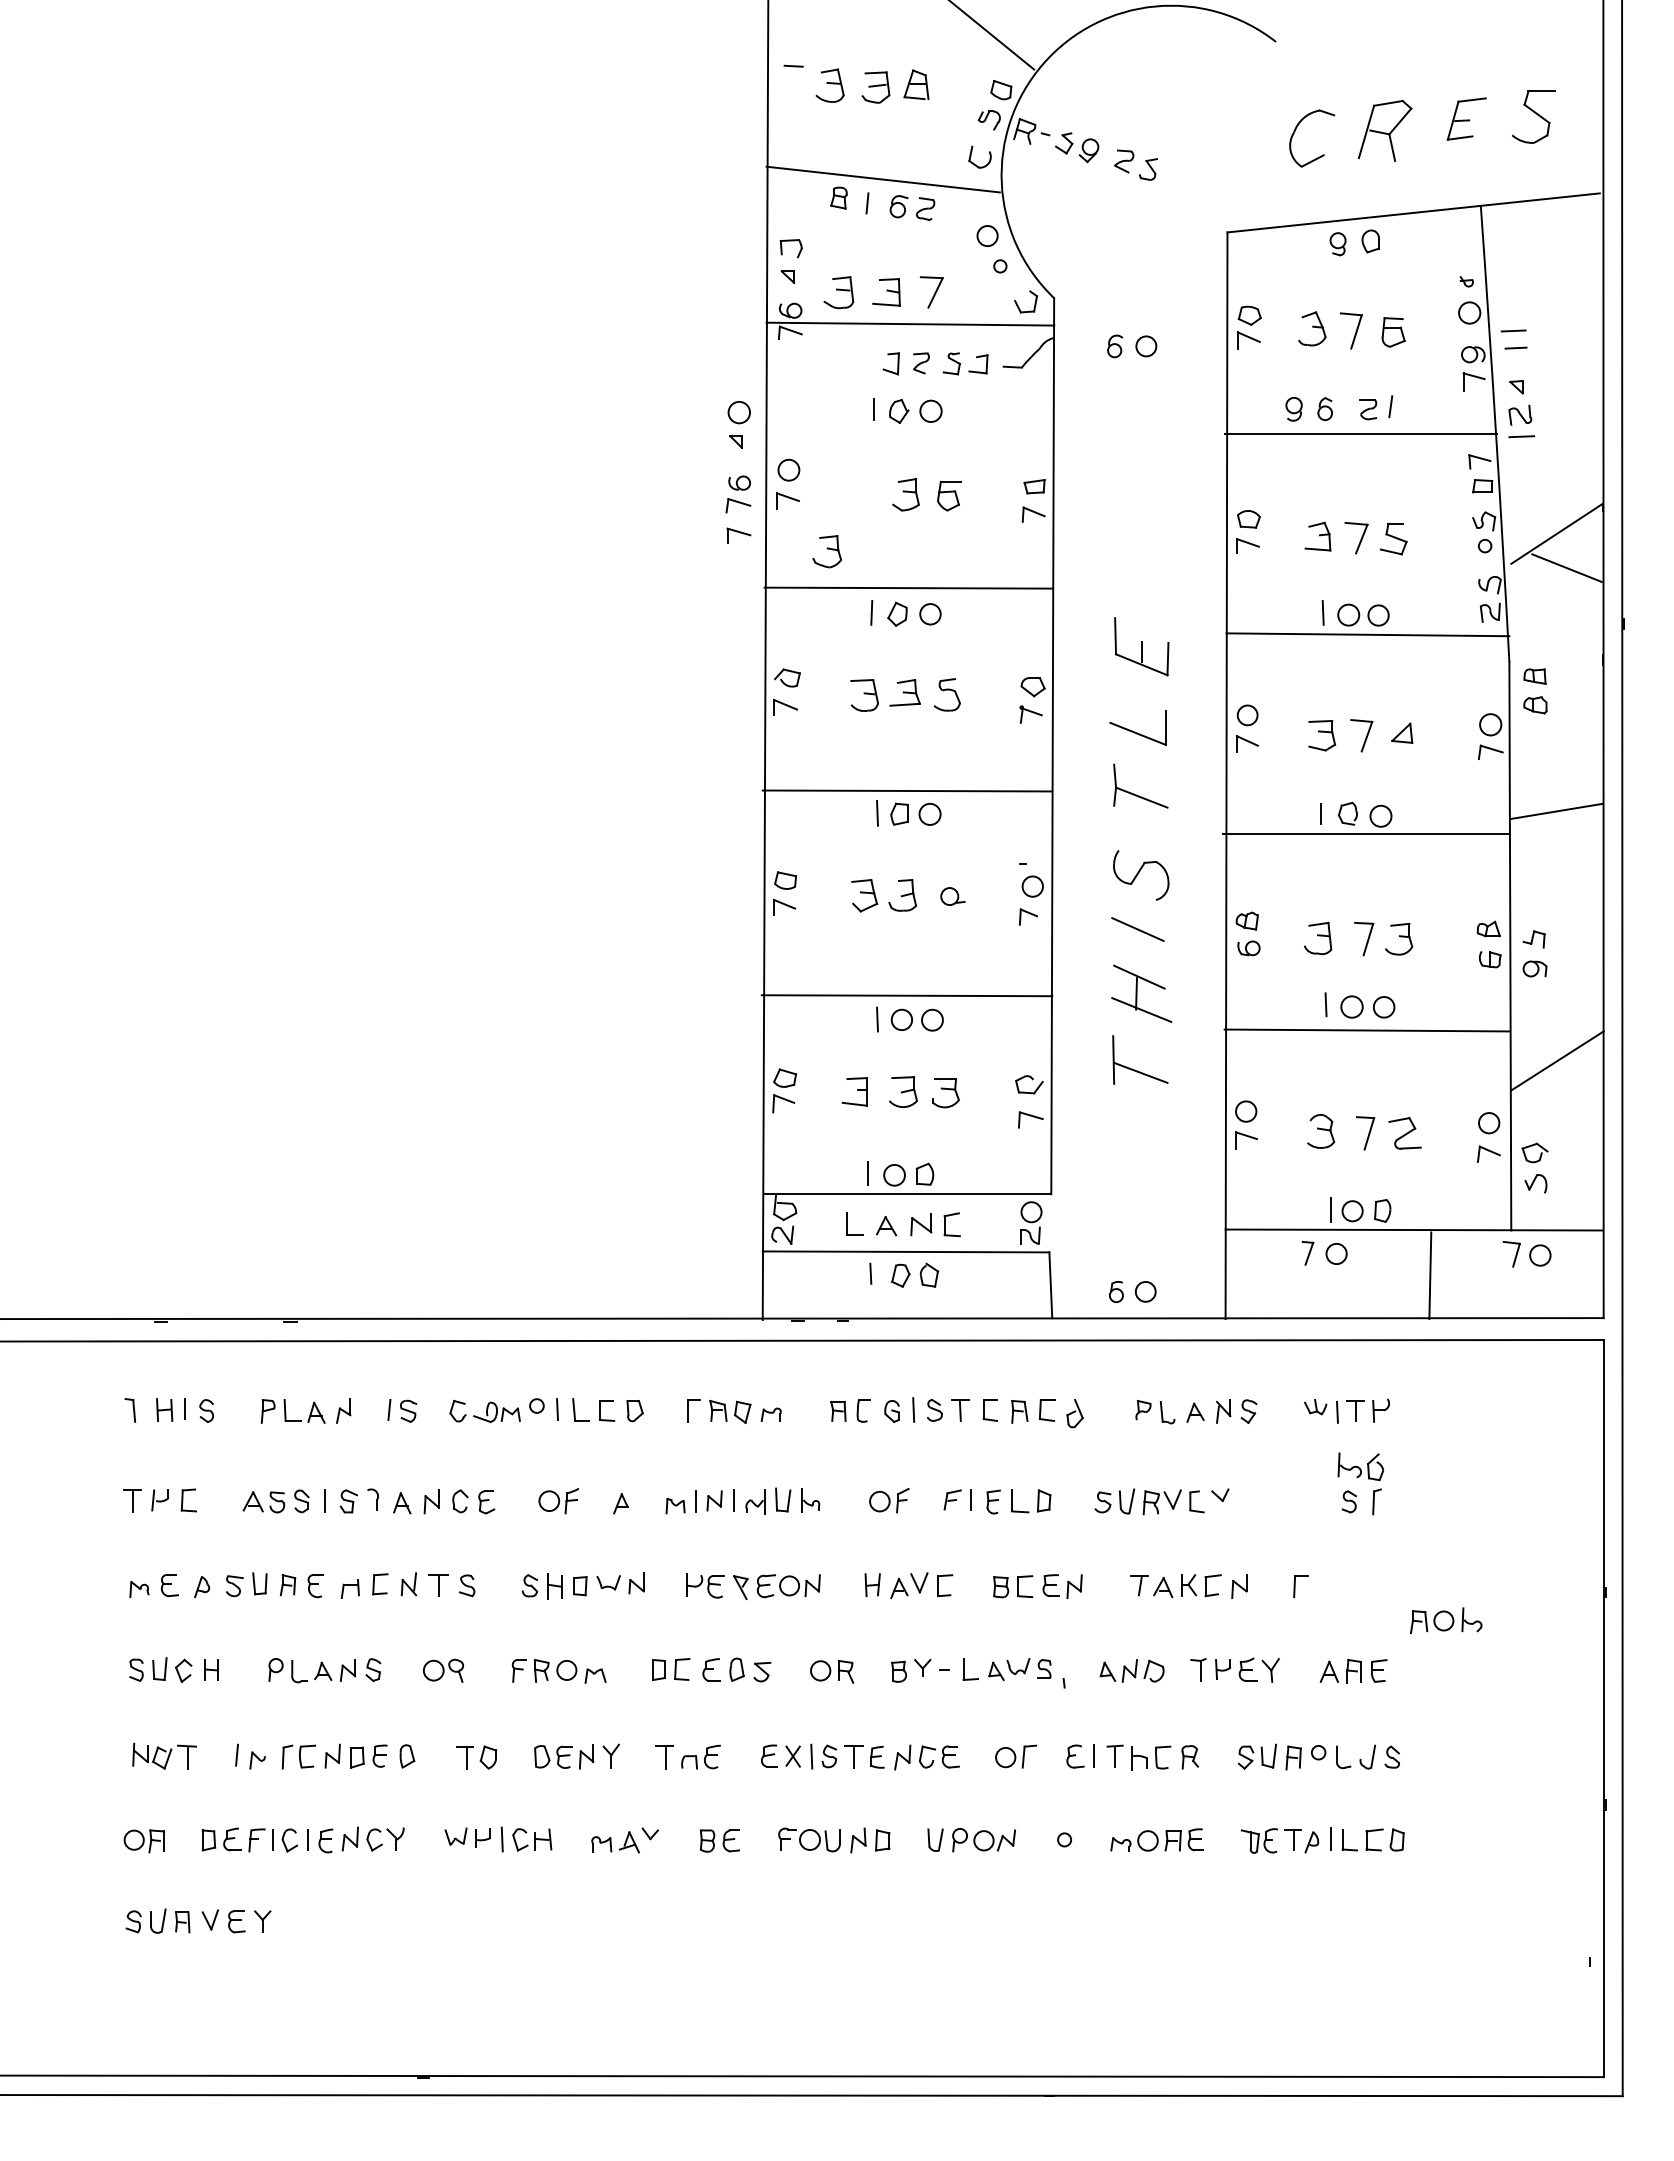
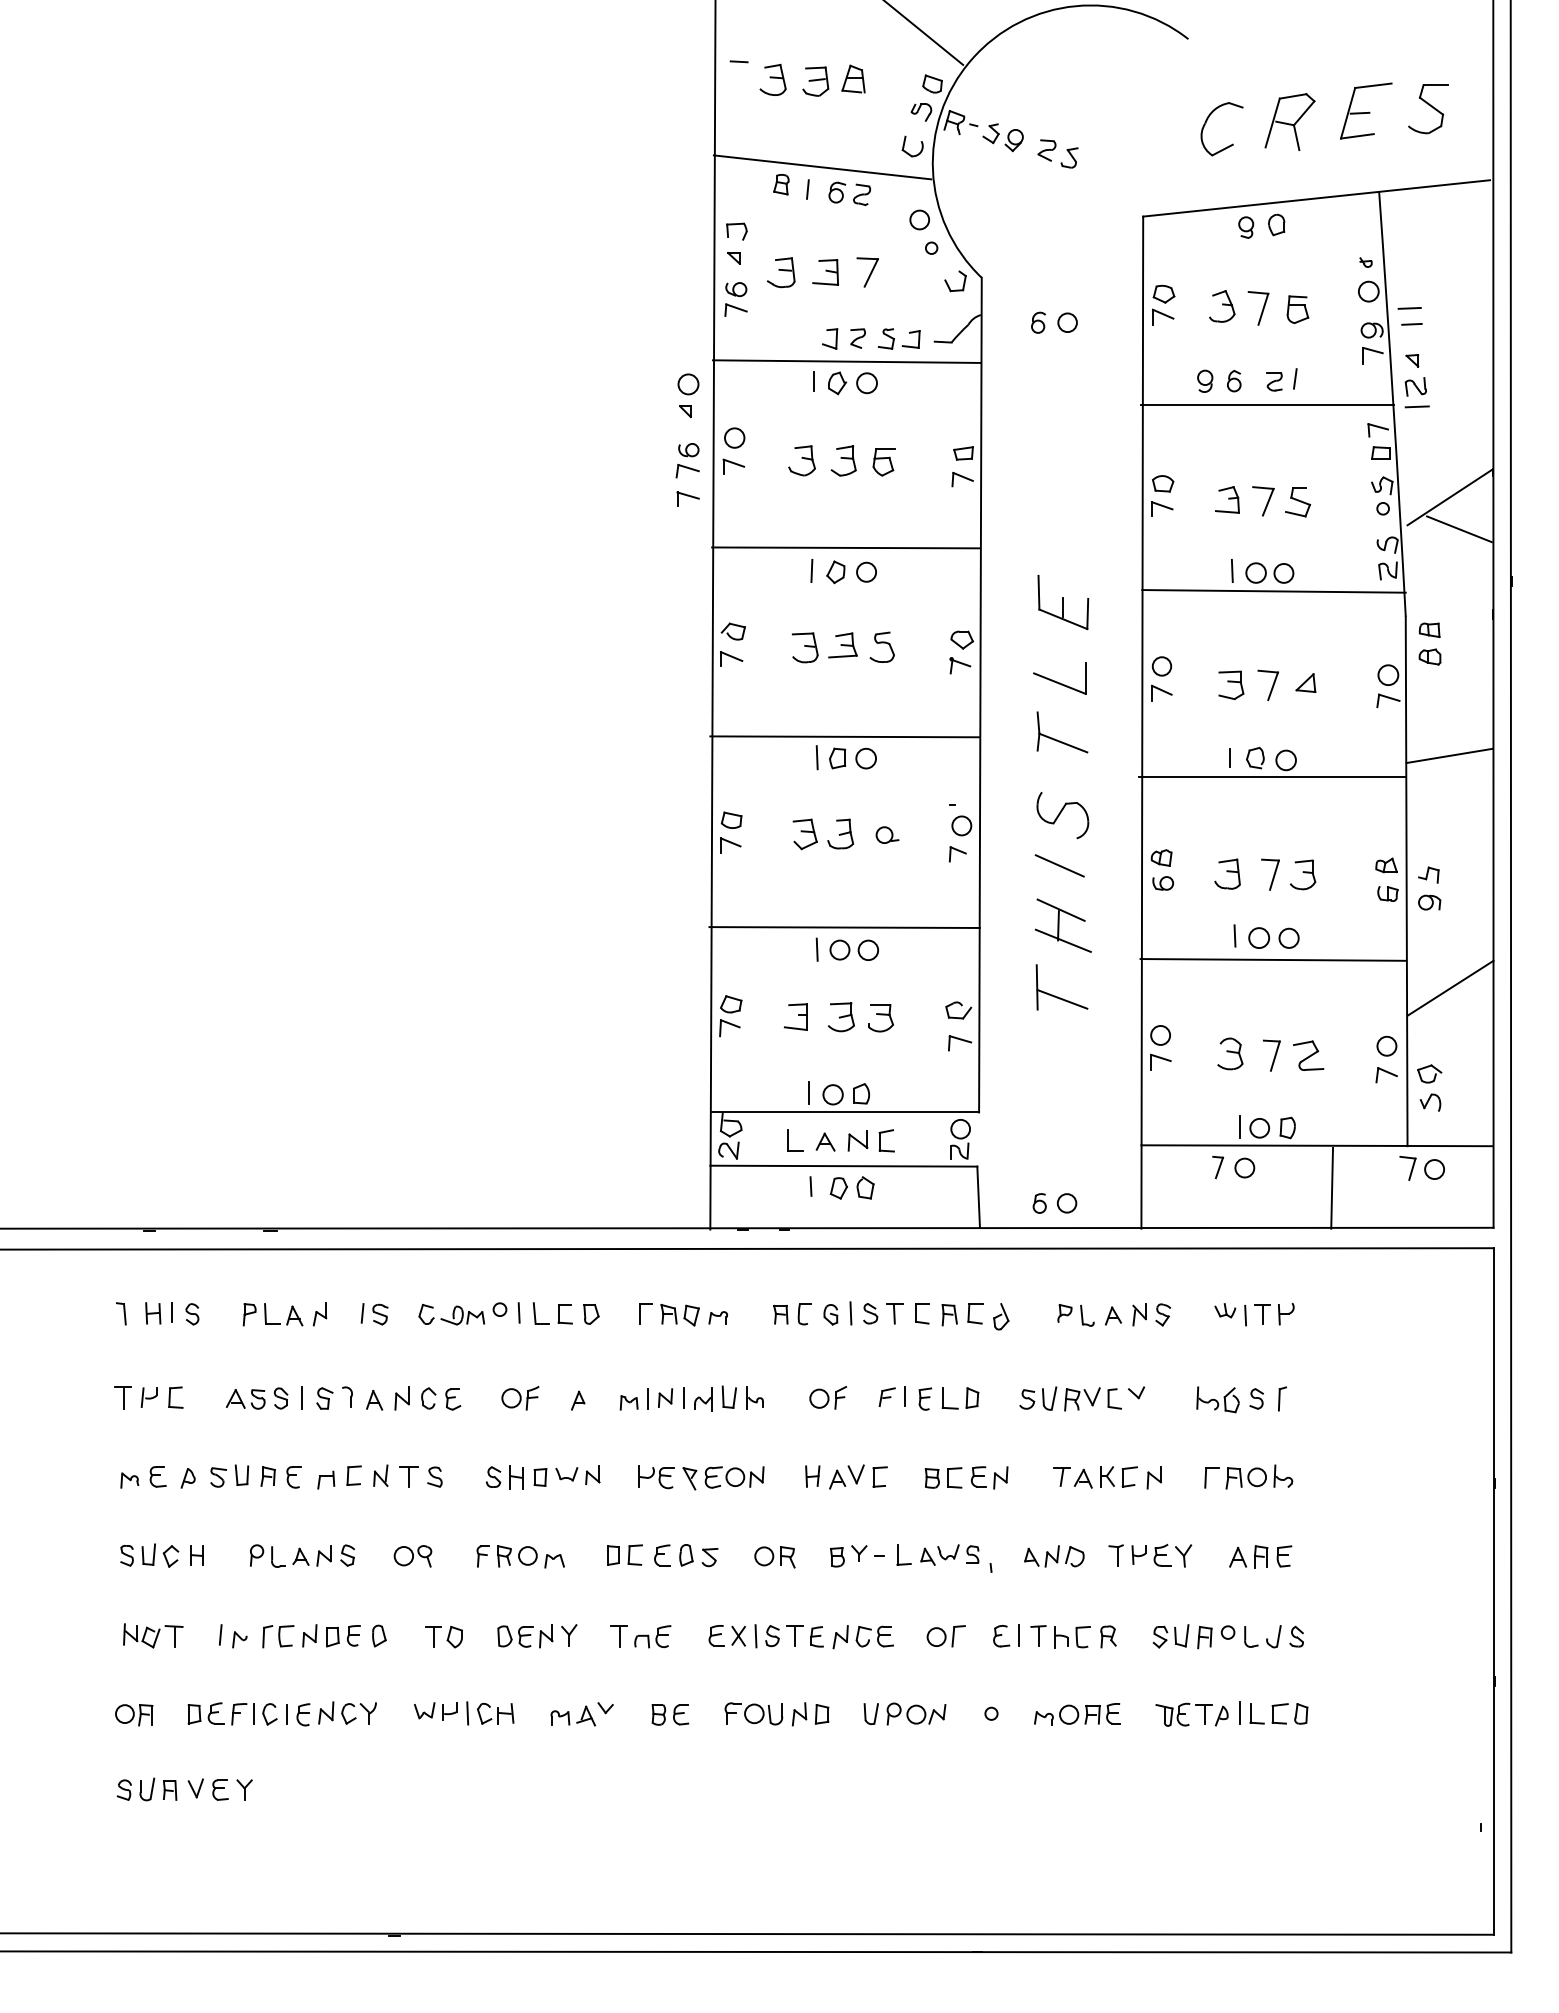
part: (1466, 118) -> (1365, 110), size x1.43
line: (910, 323) -> (847, 361), moved
part: (827, 551) -> (802, 460), moved
part: (1360, 1466) -> (1217, 1399), moved
part: (1446, 1620) -> (1259, 1476), moved

